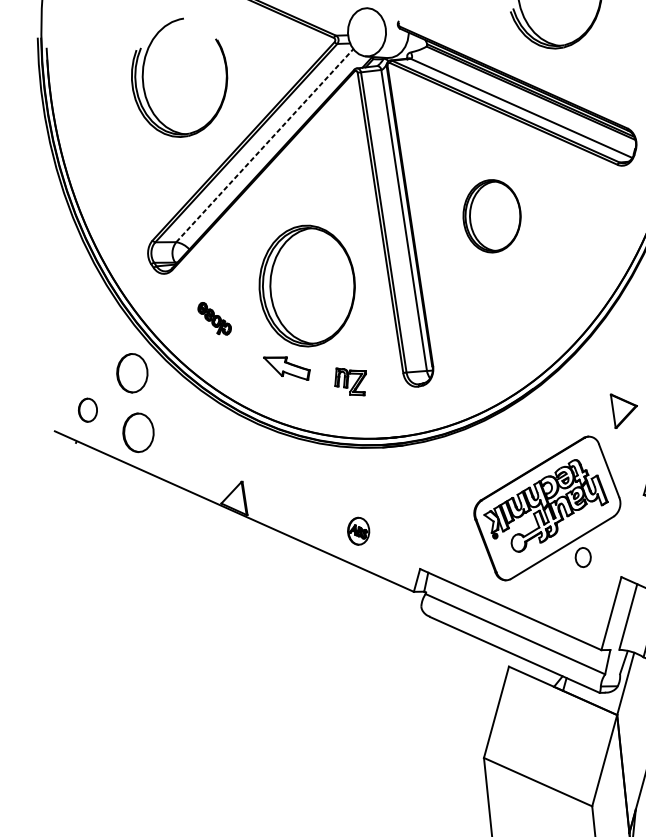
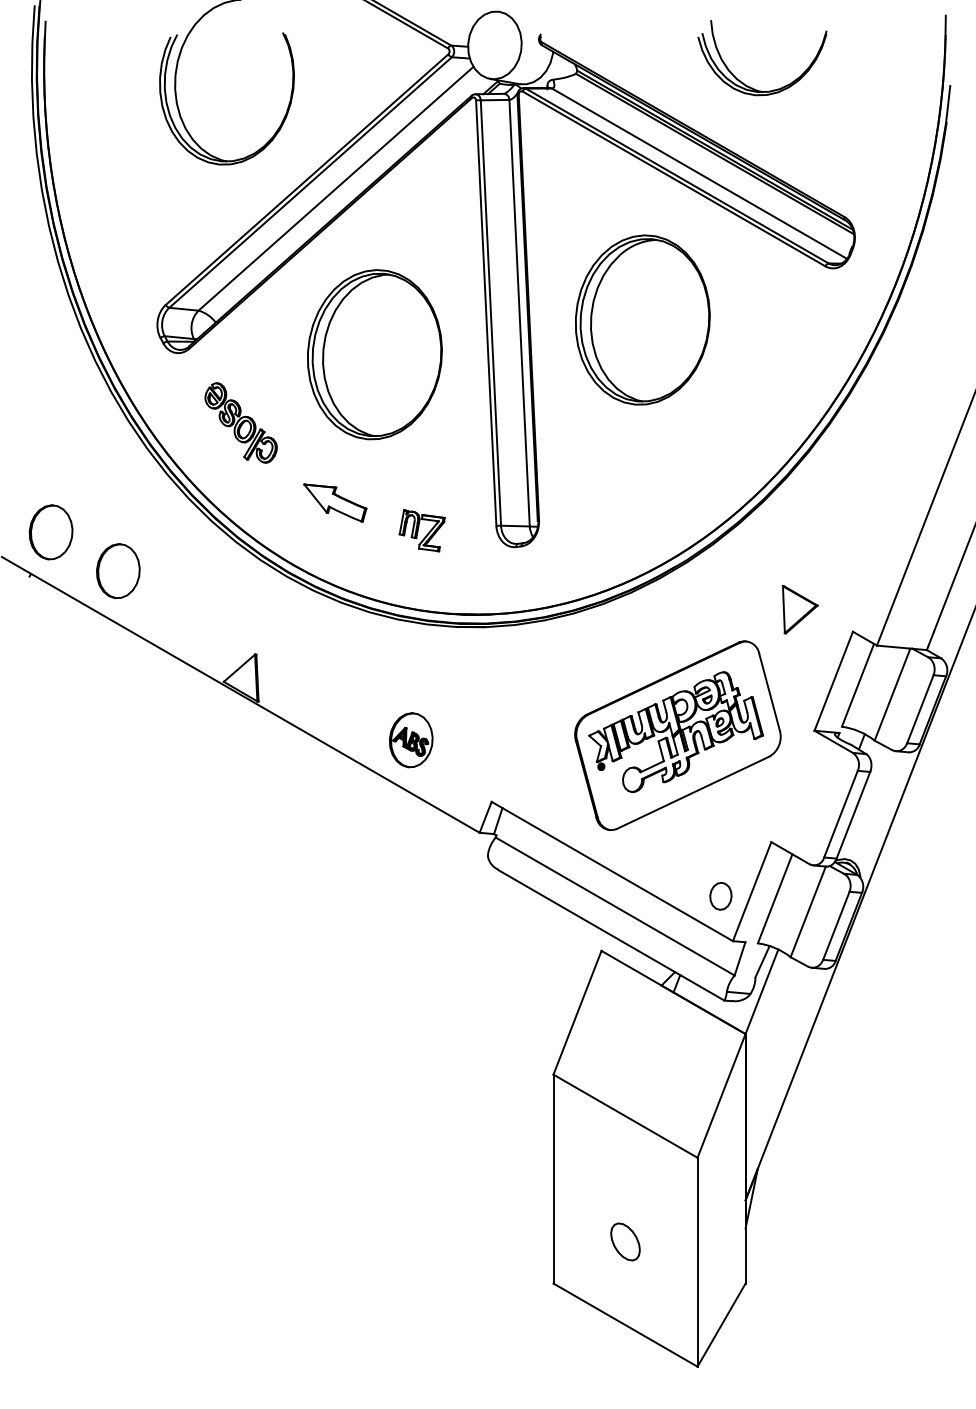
line: (265, 145) -> (336, 188), dashed -> solid
part: (491, 215) -> (642, 319), size x1.67
part: (306, 285) -> (374, 354), moved
part: (214, 318) -> (240, 422), size x1.67
part: (132, 373) -> (118, 487), removed
part: (87, 410) -> (50, 532), size x1.67
part: (358, 531) -> (411, 740), size x1.43
part: (582, 556) -> (720, 895), moved

